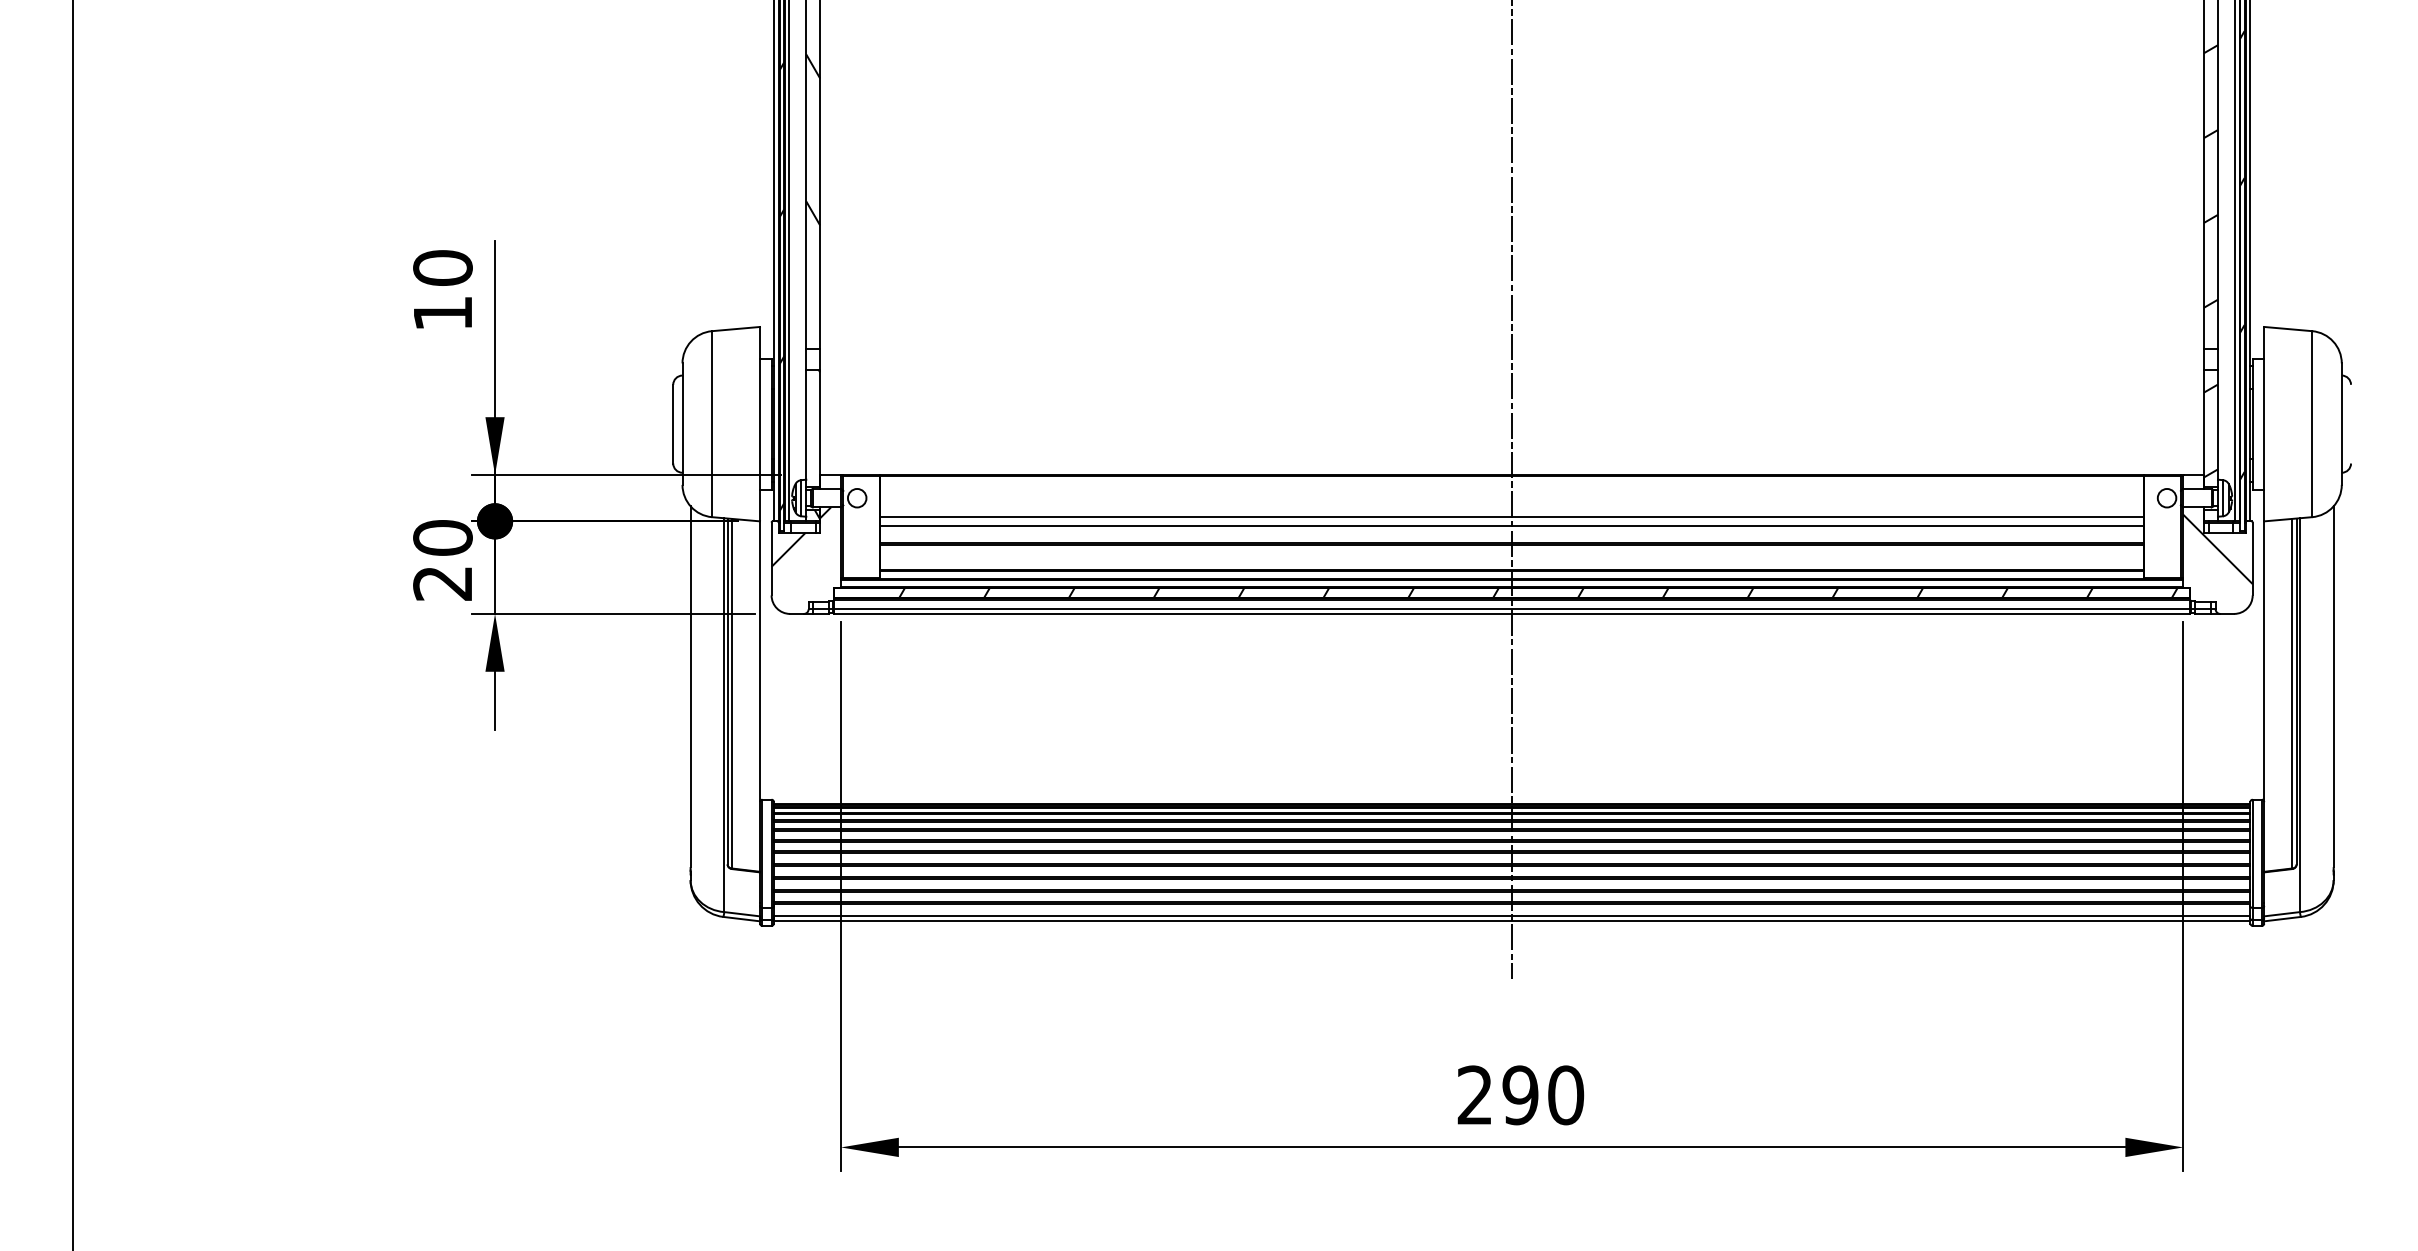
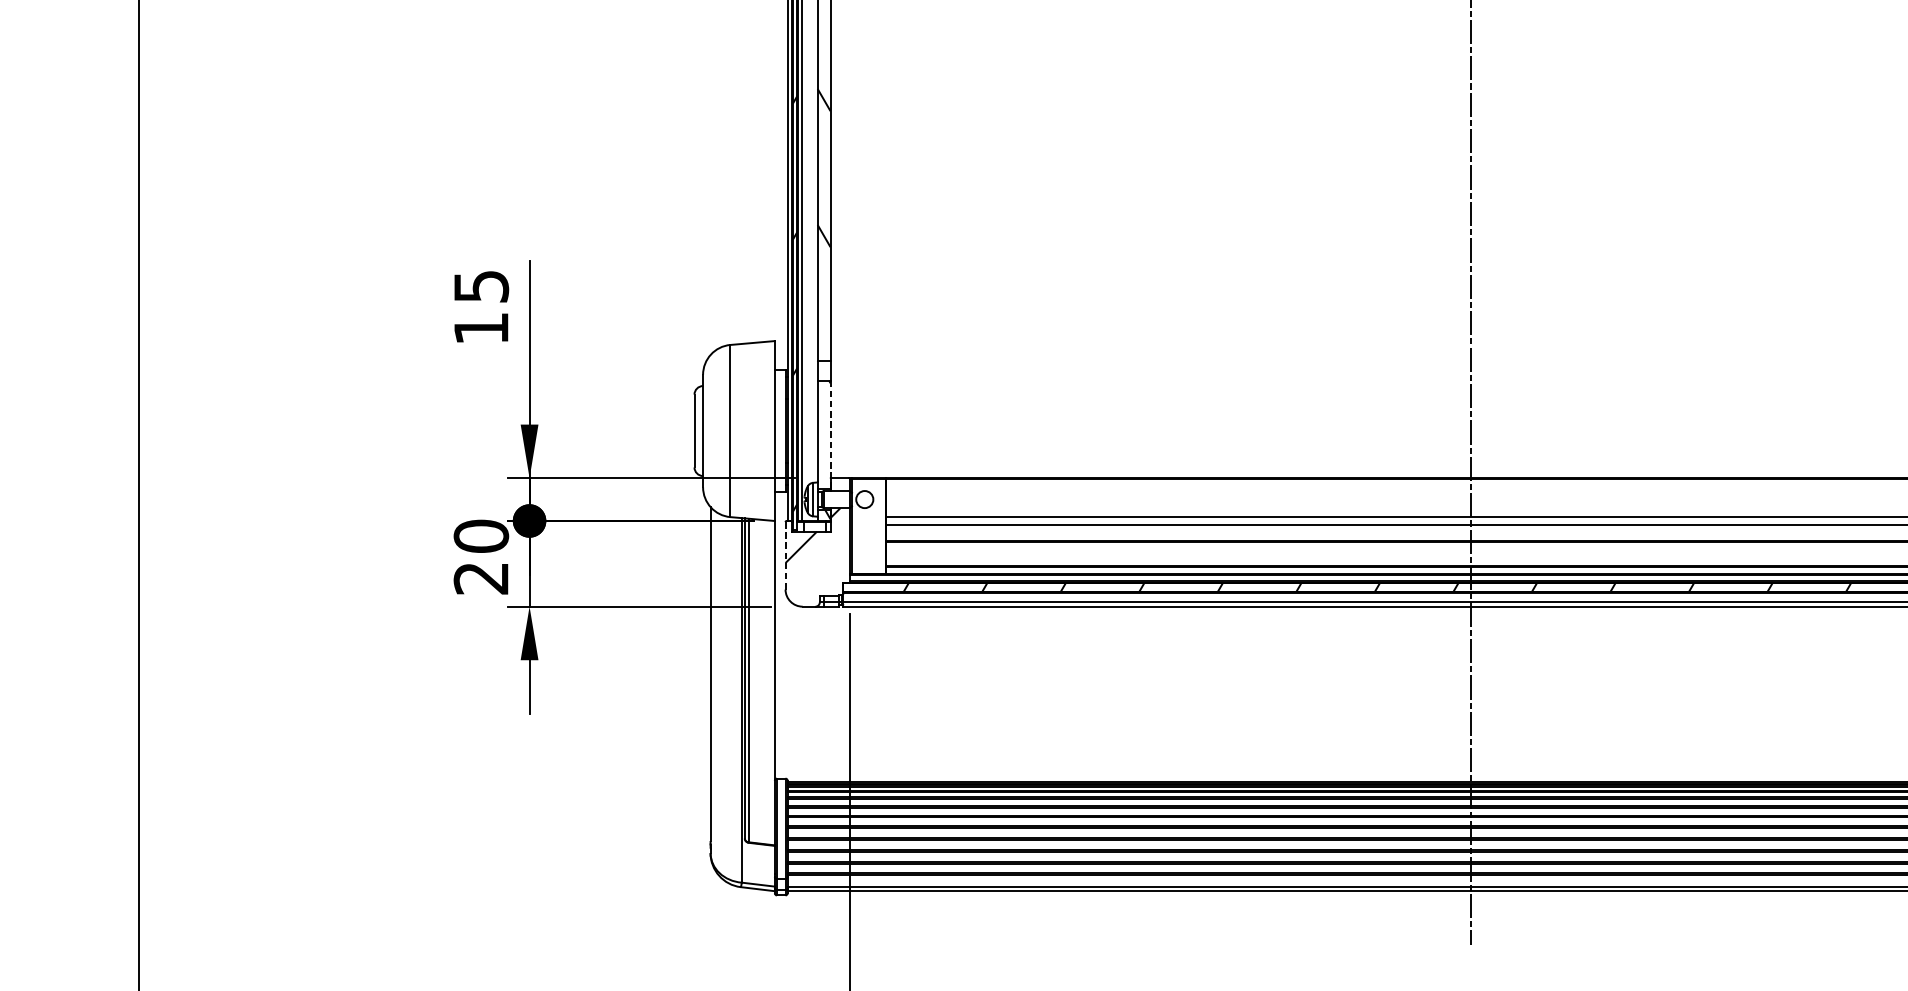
text: (442, 267) -> (480, 286), 10 -> 15
line: (820, 427) -> (830, 434), solid -> dashed
line: (771, 559) -> (785, 556), solid -> dashed

